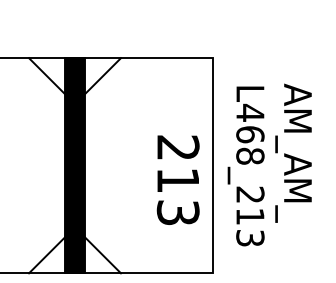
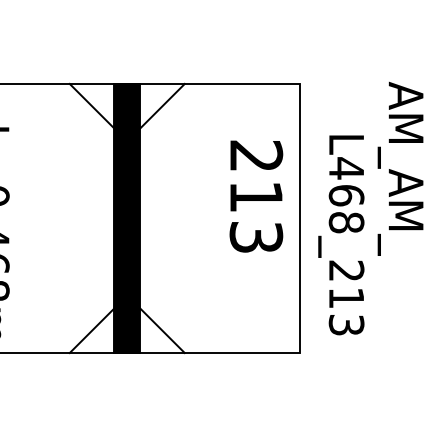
text: (293, 152) -> (400, 168), moved
text: (246, 166) -> (341, 235), moved
text: (178, 180) -> (256, 196), moved

